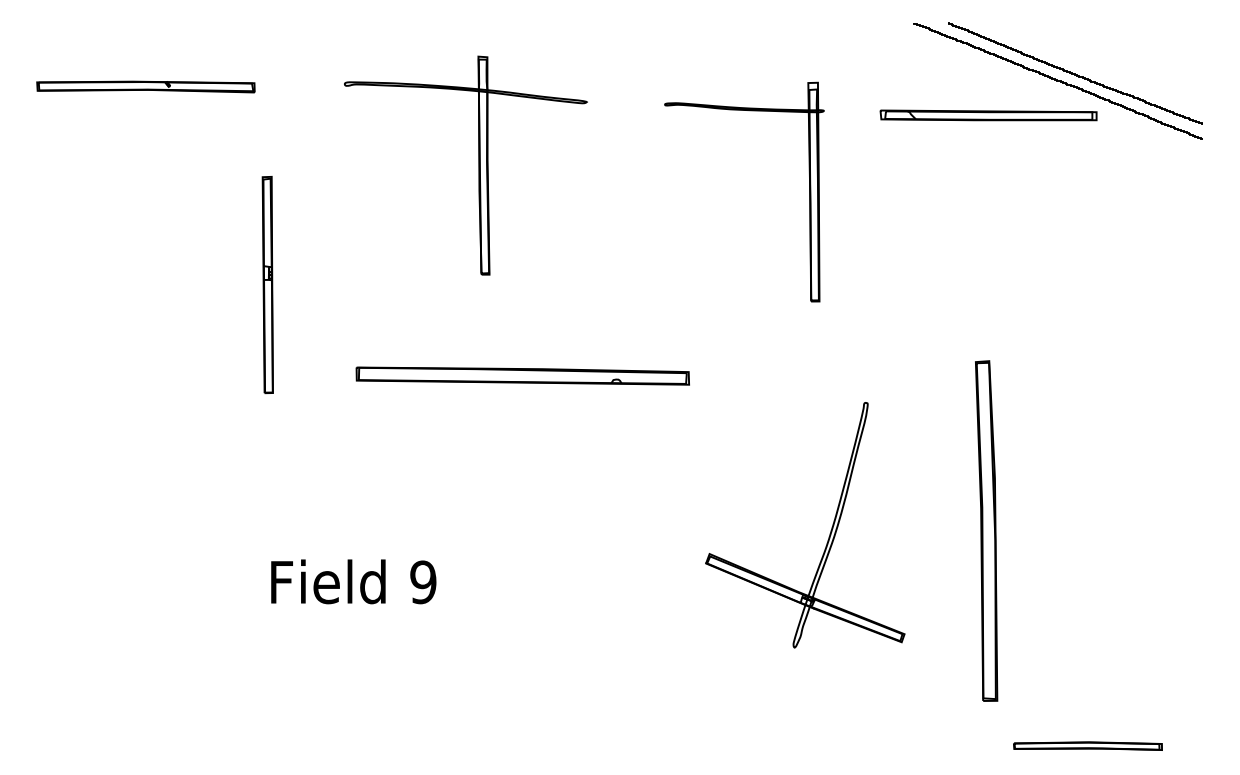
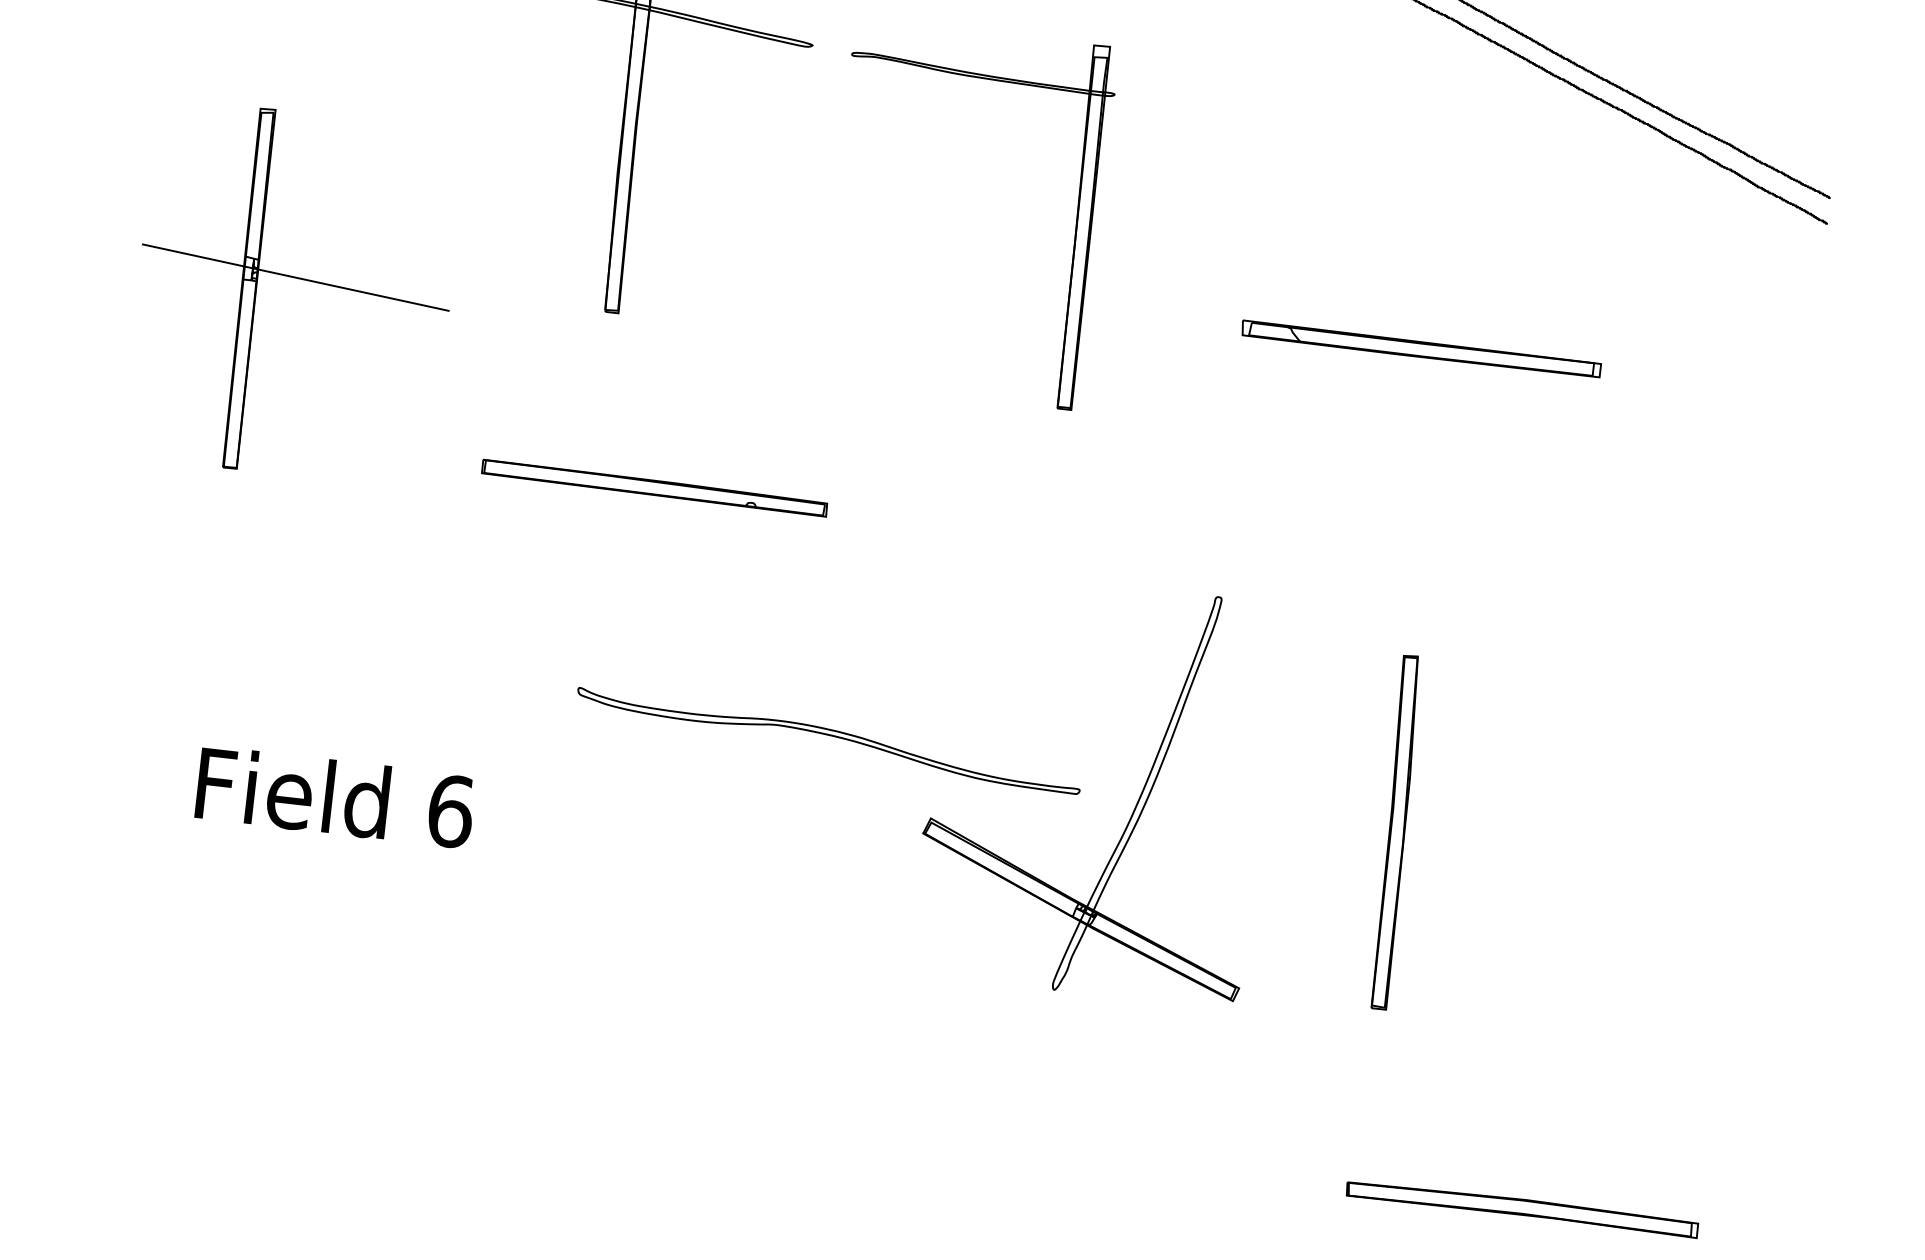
part: (988, 115) -> (1421, 349), moved
part: (809, 191) -> (1075, 225), moved
line: (294, 274) -> (294, 276), added
part: (522, 376) -> (653, 488), size x0.62
part: (643, 514) -> (828, 740), added
part: (986, 530) -> (1394, 831), size x0.62
text: (423, 582) -> (450, 811), 9 -> 6
part: (1087, 745) -> (1521, 1207), size x1.43

